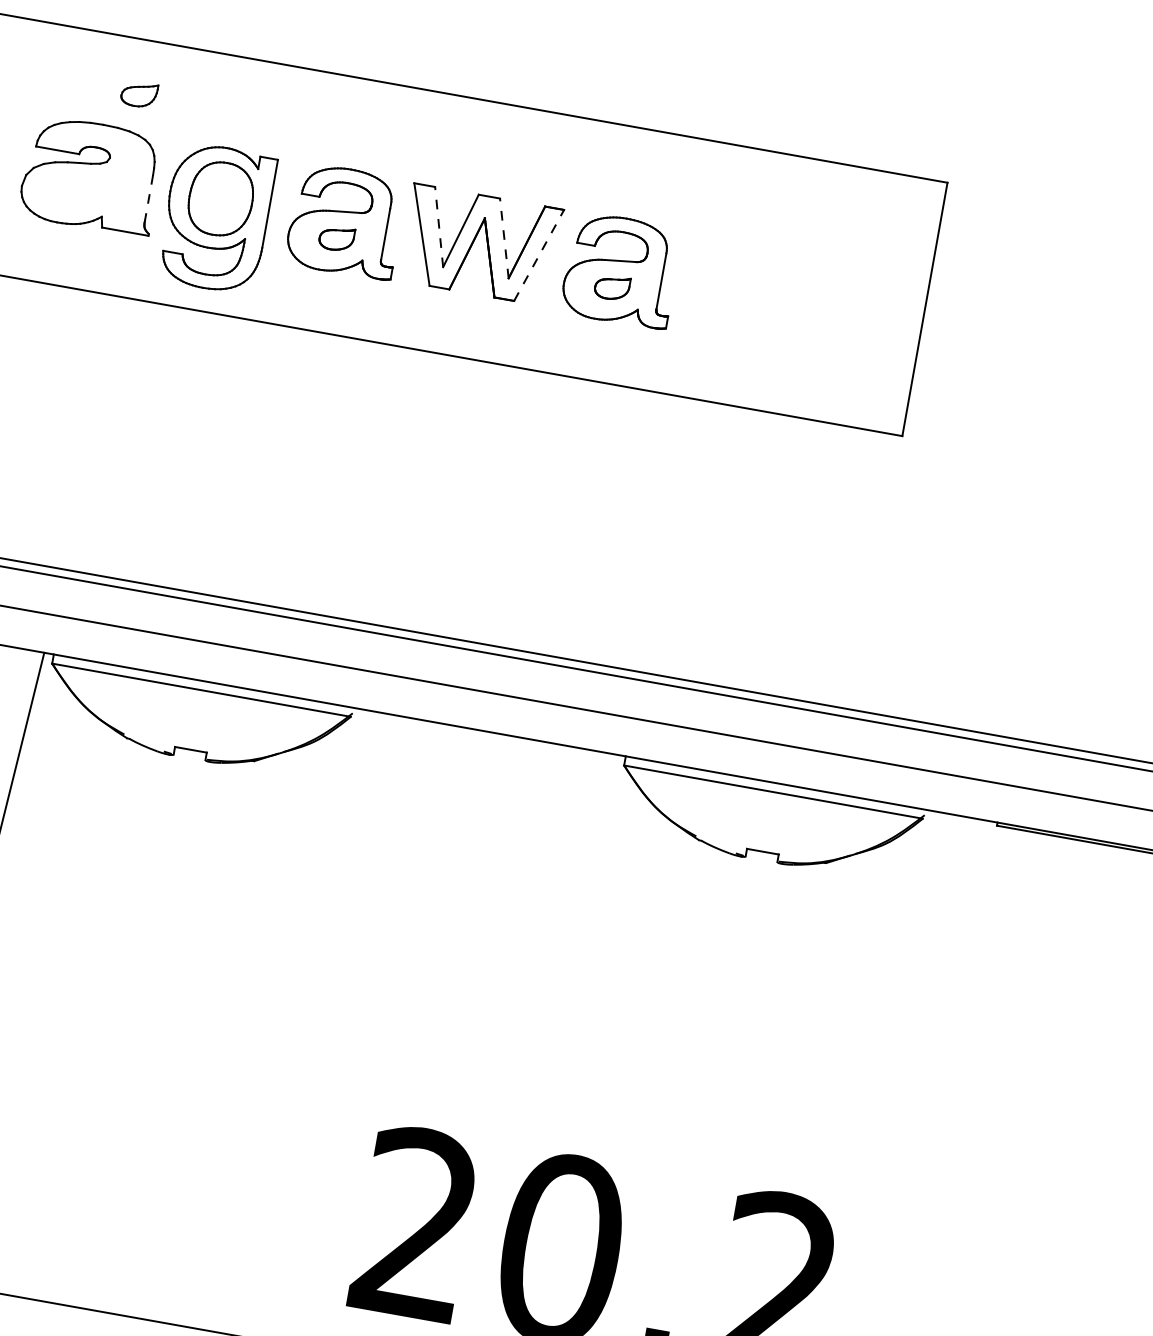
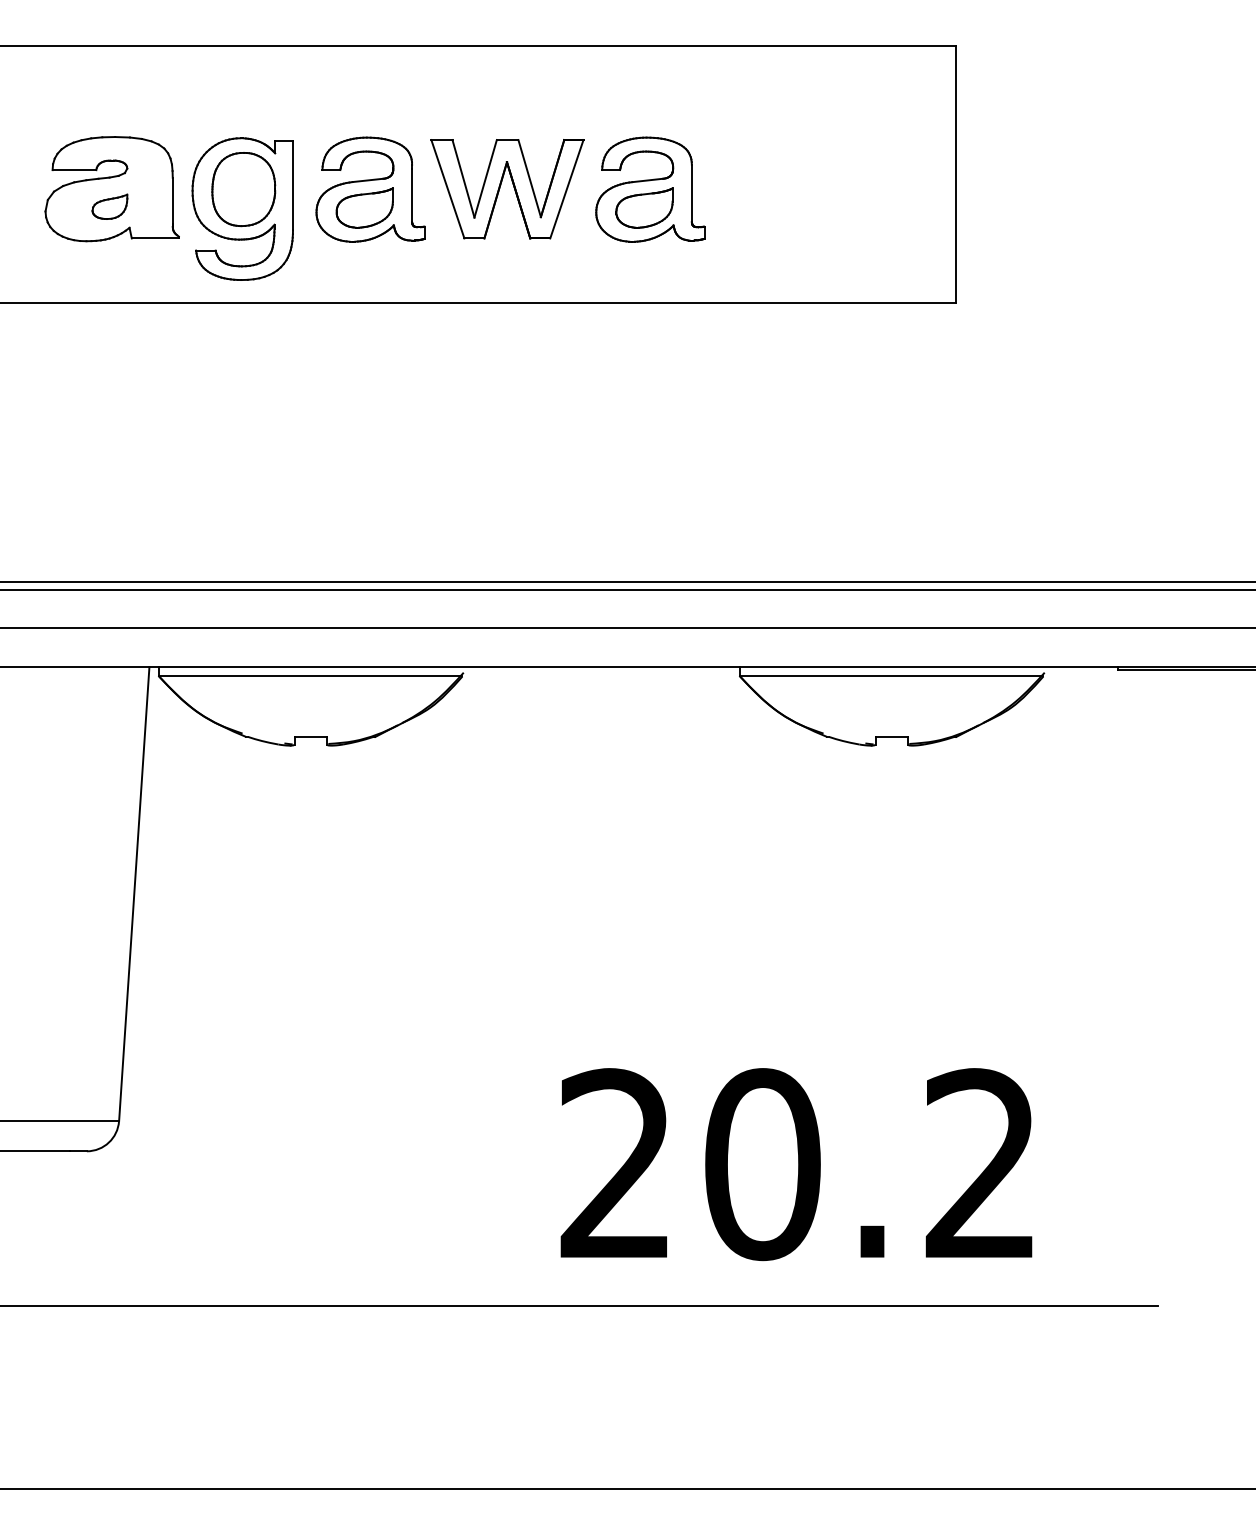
part: (138, 94) -> (109, 206), moved
line: (148, 198) -> (172, 201), dashed -> solid
line: (439, 226) -> (463, 178), dashed -> solid
part: (336, 237) -> (364, 207), size x1.67
line: (504, 238) -> (529, 178), dashed -> solid
line: (538, 255) -> (566, 189), dashed -> solid
part: (612, 287) -> (644, 207), size x1.67

